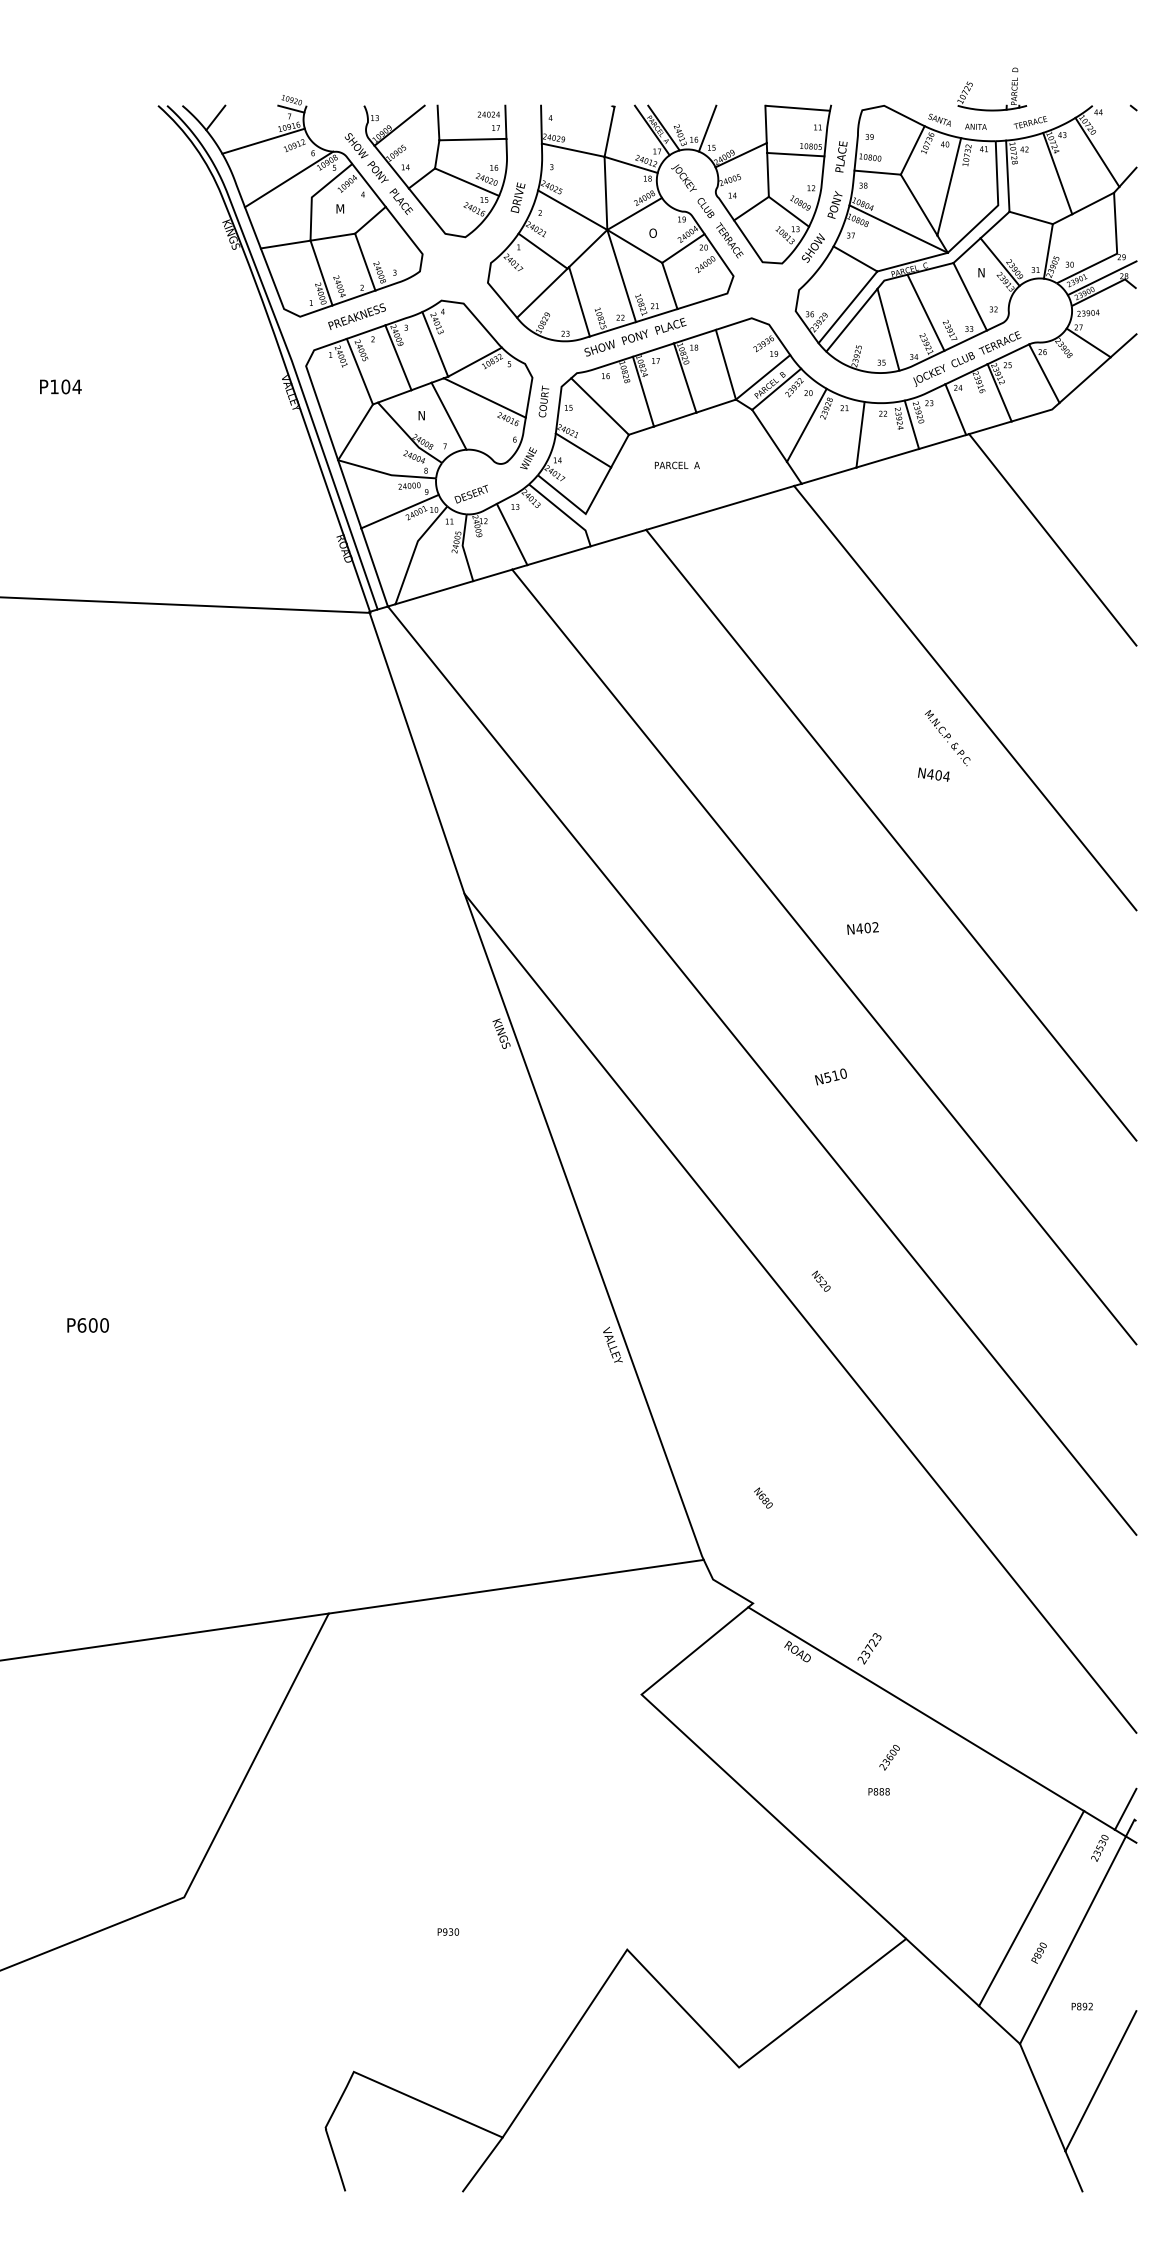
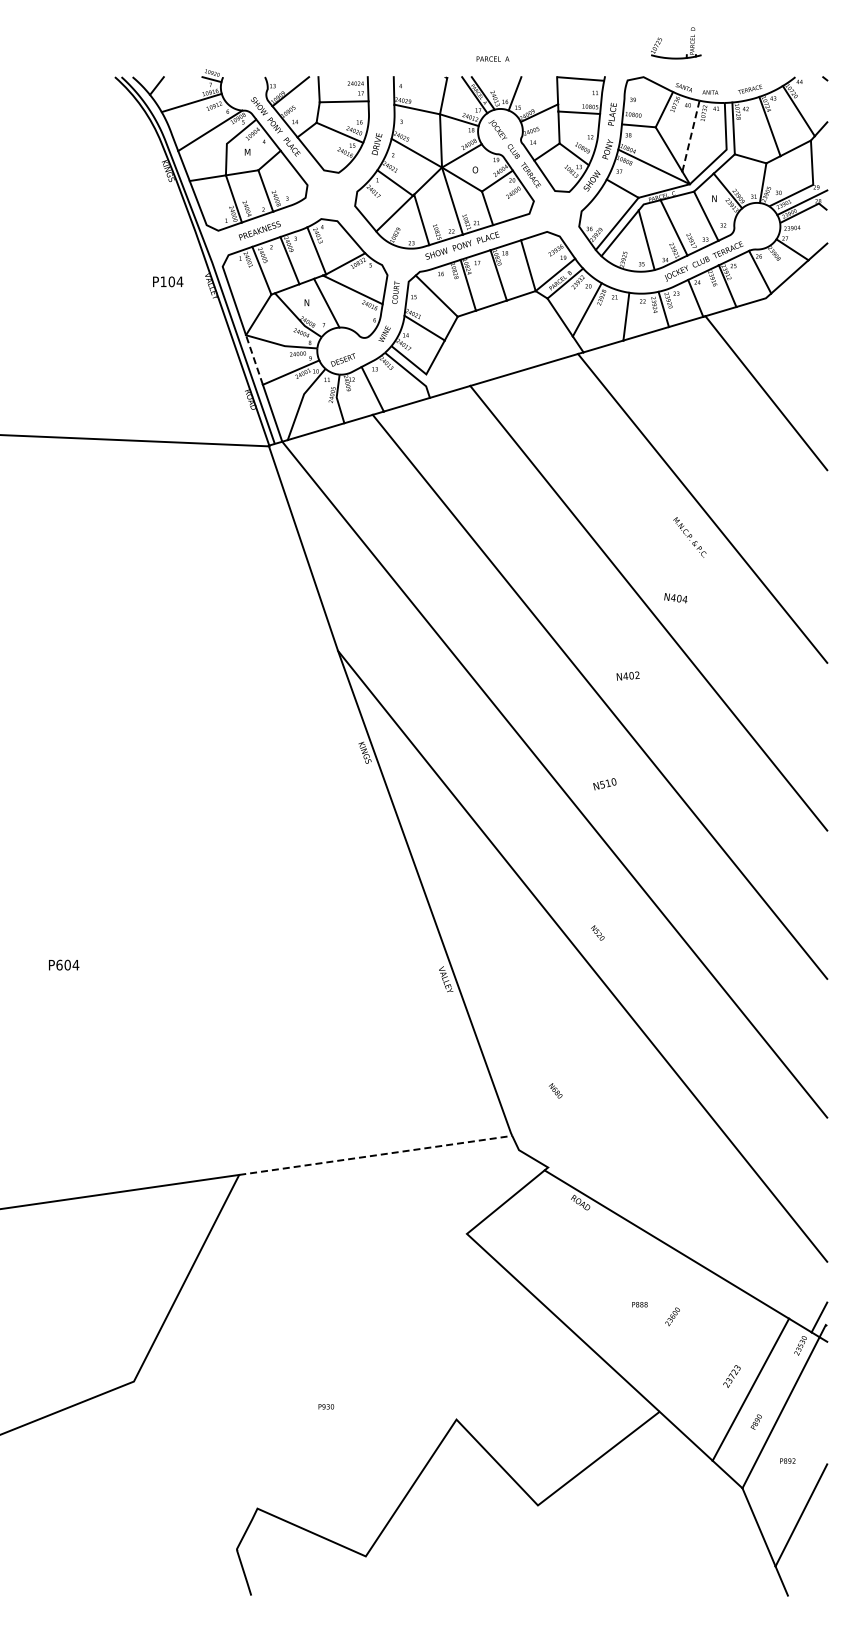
part: (1011, 89) -> (690, 43), moved
line: (948, 187) -> (690, 136), solid -> dashed
text: (61, 386) -> (168, 281), moved
text: (676, 464) -> (492, 58), moved
line: (349, 493) -> (254, 359), solid -> dashed
text: (933, 775) -> (675, 598), moved
text: (103, 1324) -> (75, 964), P600 -> P604
line: (515, 1586) -> (375, 1155), solid -> dashed
text: (868, 1648) -> (731, 1376), moved
text: (889, 1757) -> (672, 1316), moved
line: (481, 2163) -> (350, 1575), removed

